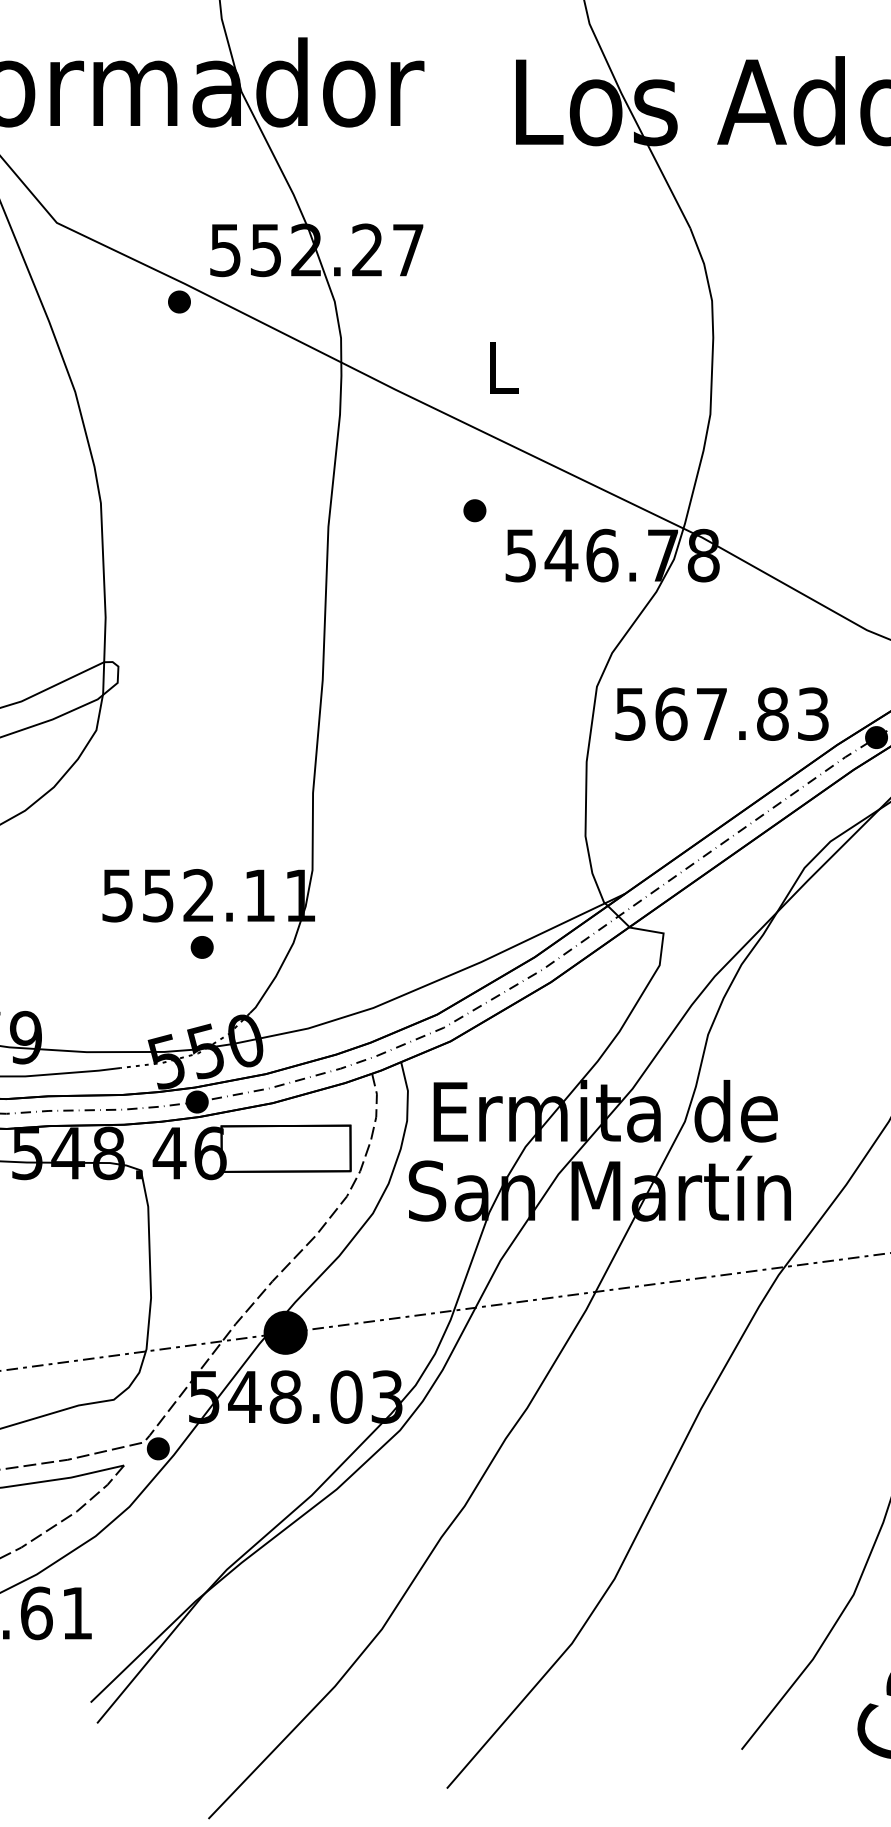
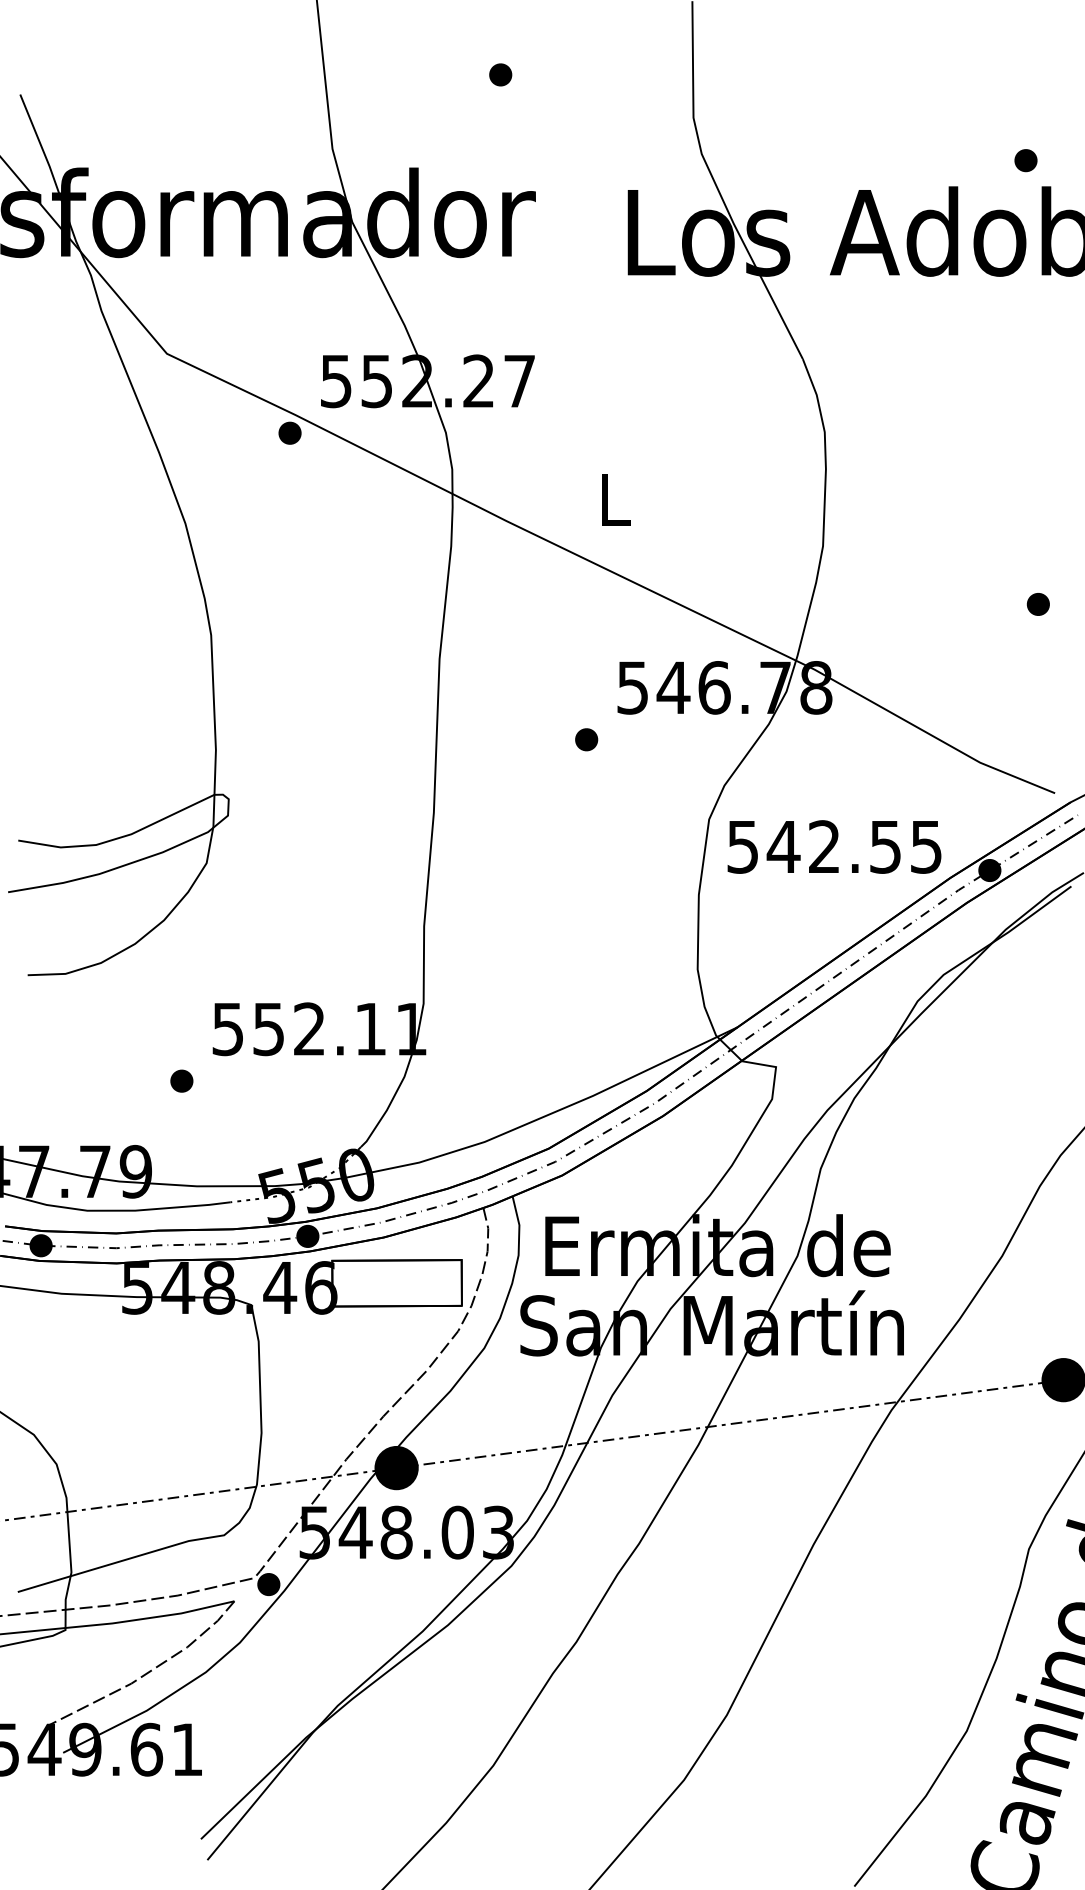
part: (474, 510) -> (586, 739), moved
text: (740, 713) -> (853, 846), 567.83 -> 542.55
part: (201, 946) -> (181, 1080), moved

